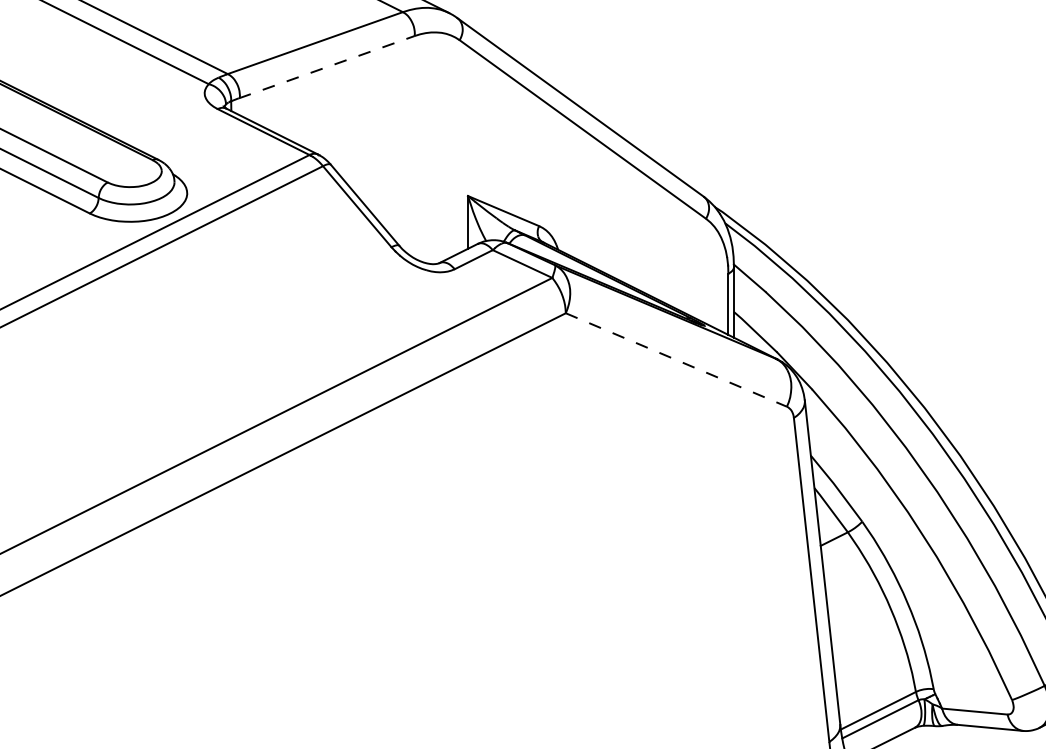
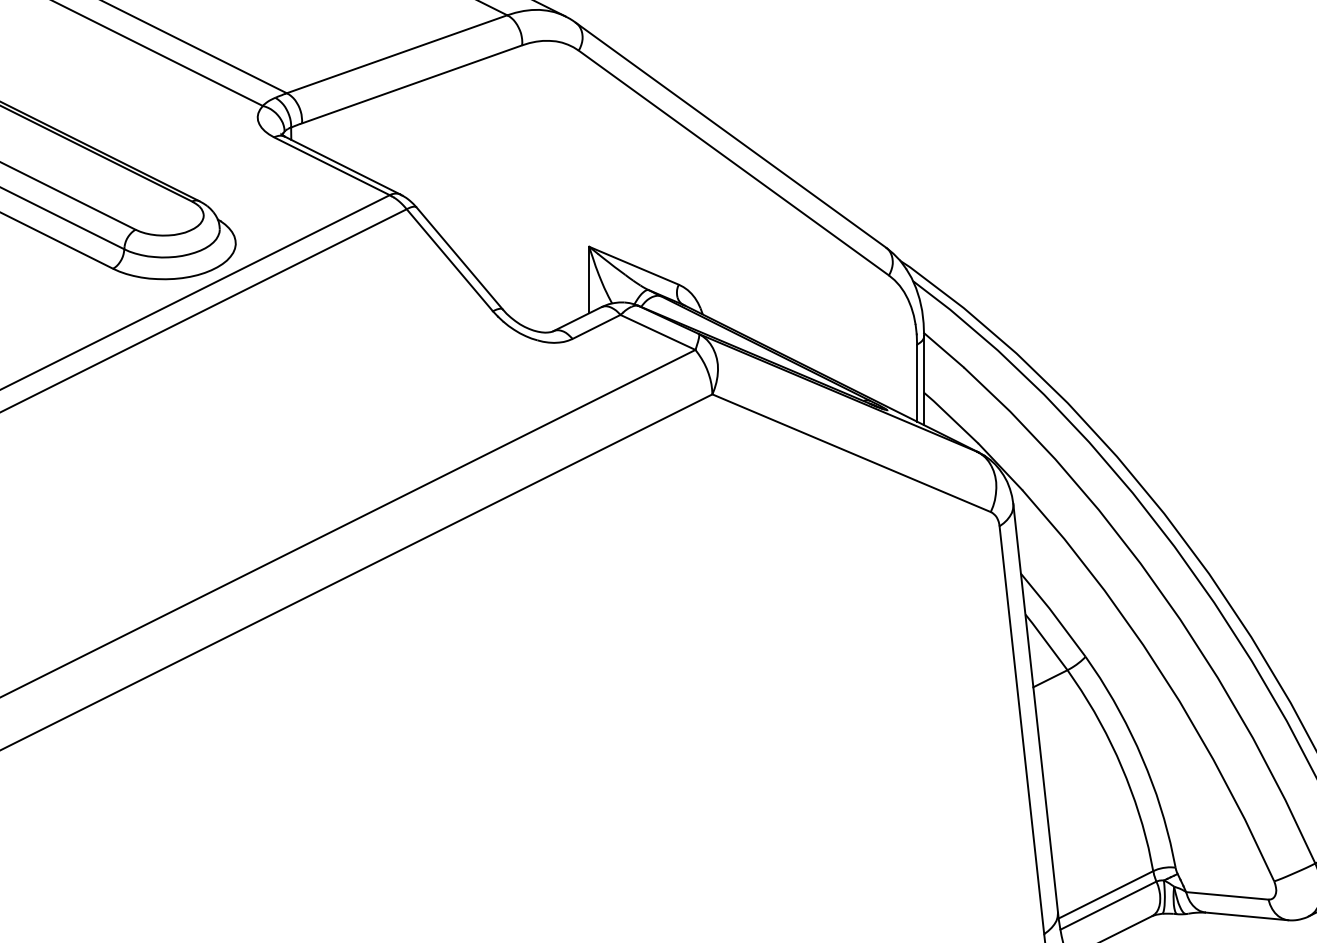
line: (327, 67) -> (412, 84), dashed -> solid
line: (676, 360) -> (851, 453), dashed -> solid

